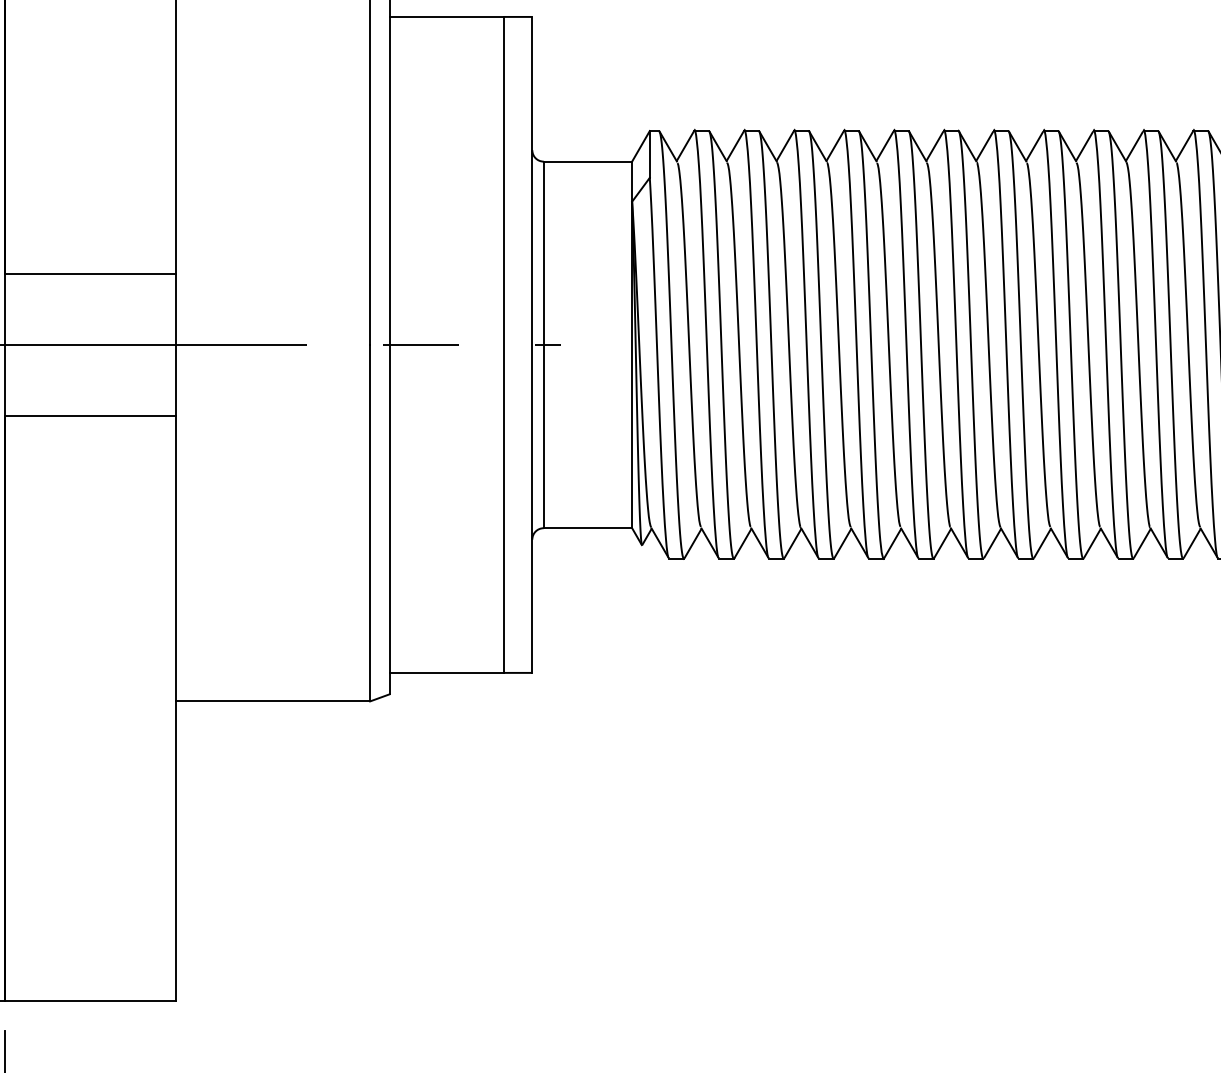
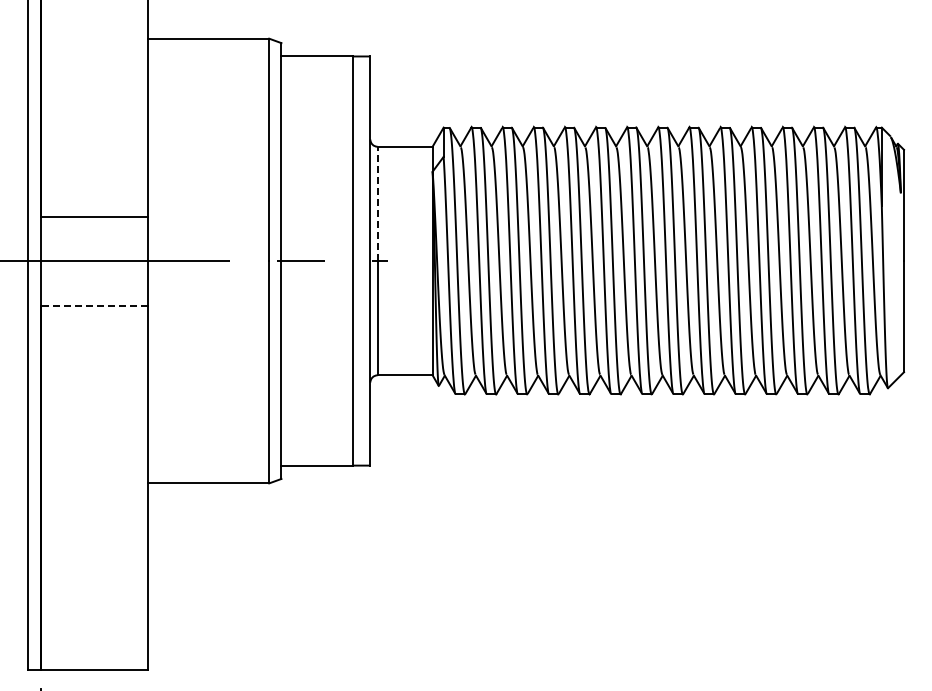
line: (543, 252) -> (377, 203), solid -> dashed
line: (89, 416) -> (94, 305), solid -> dashed

